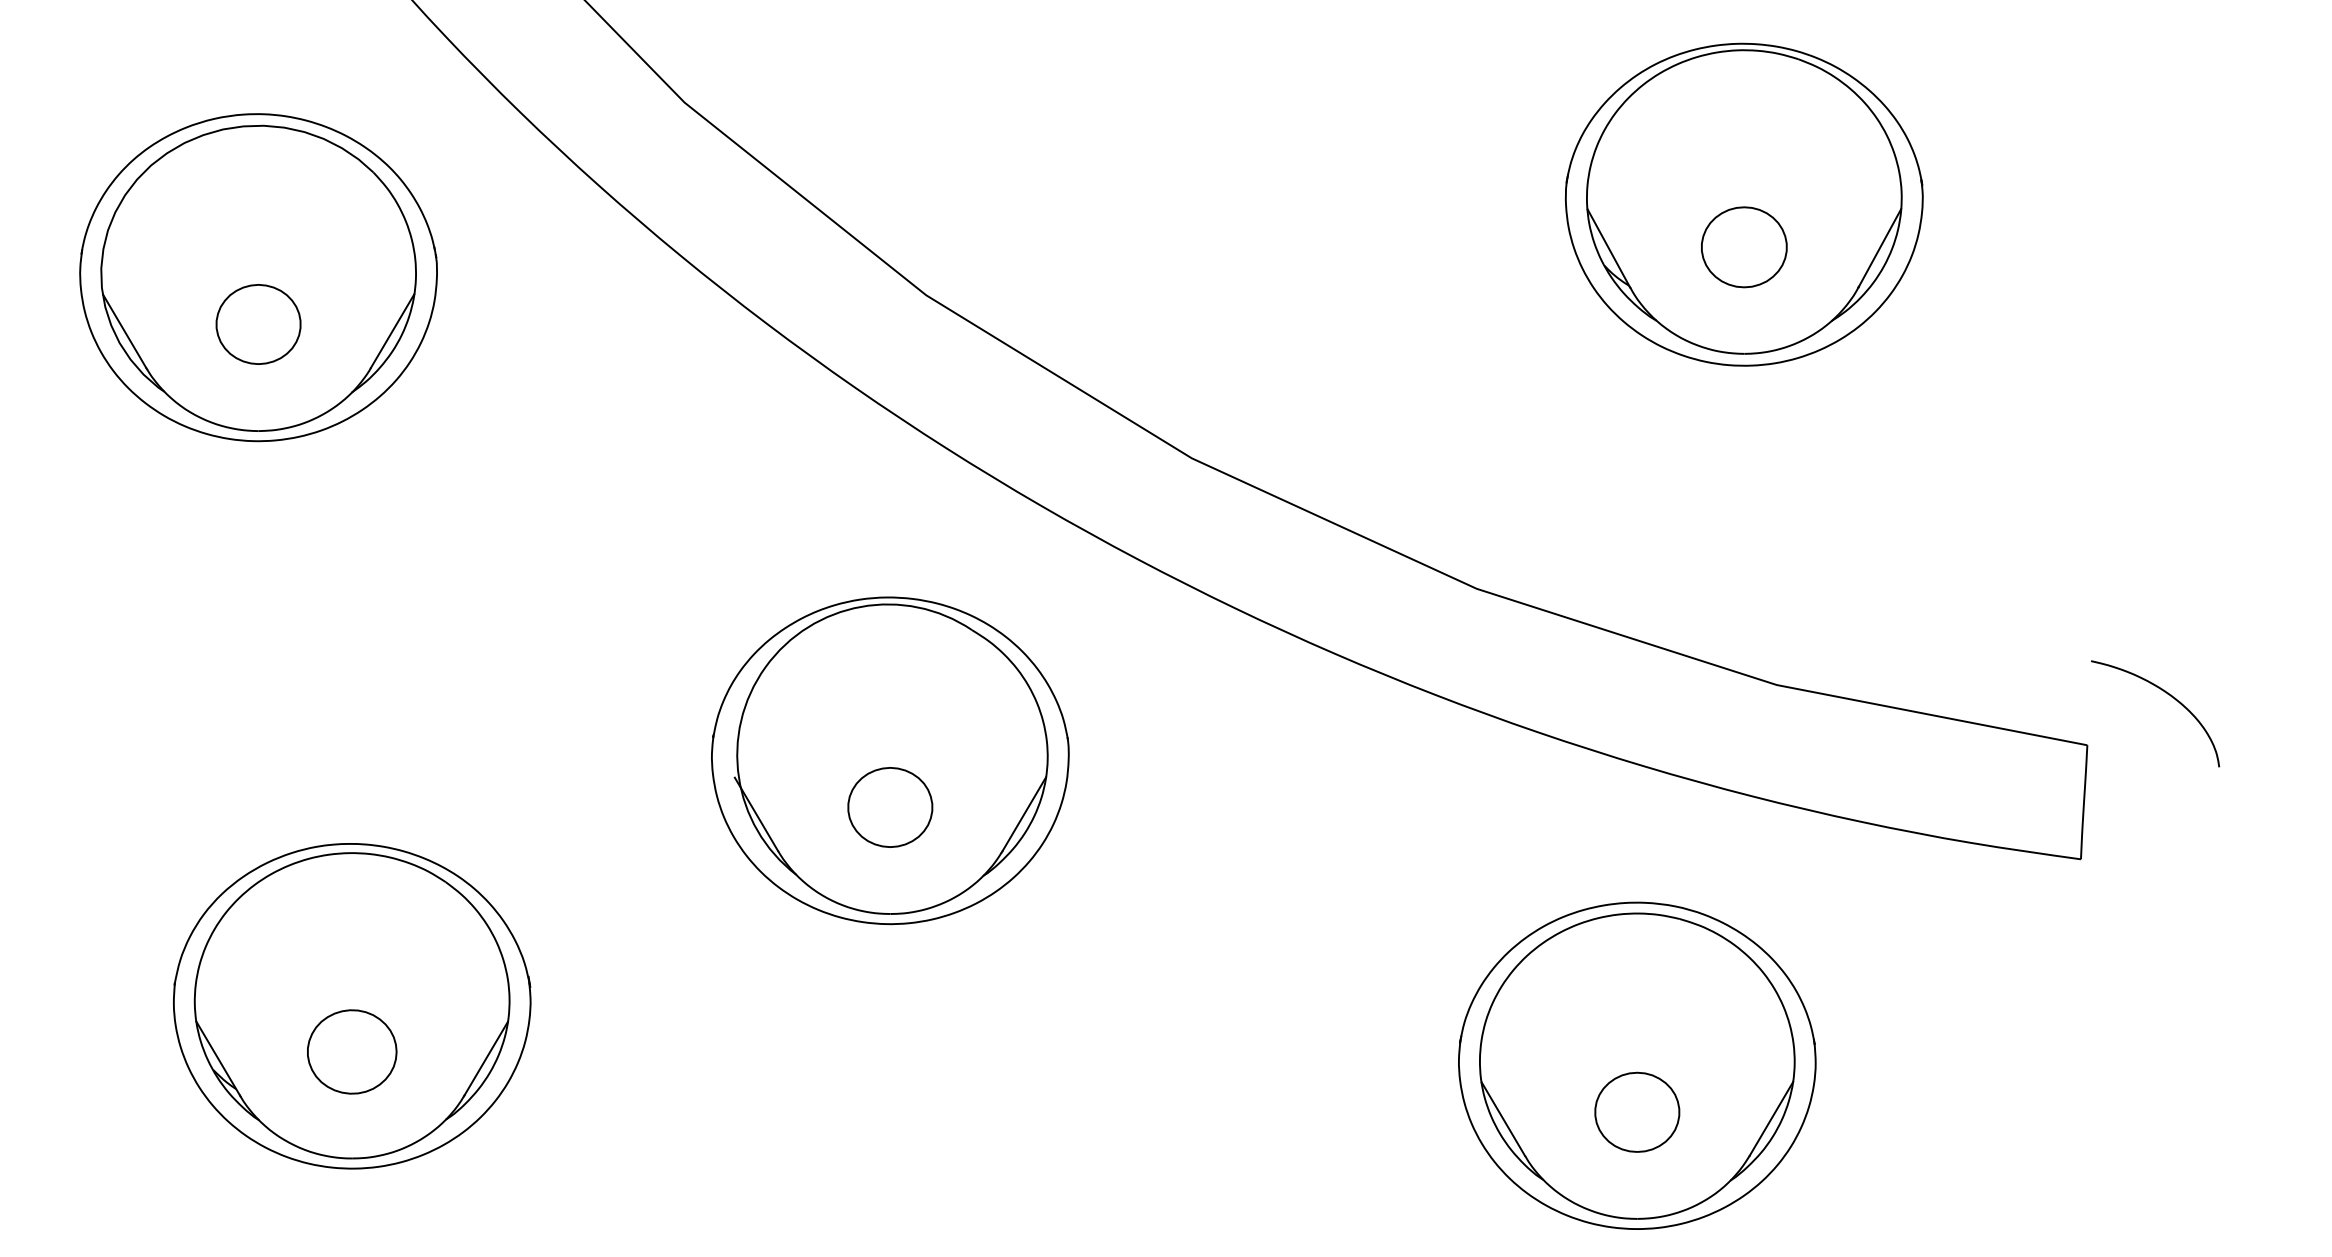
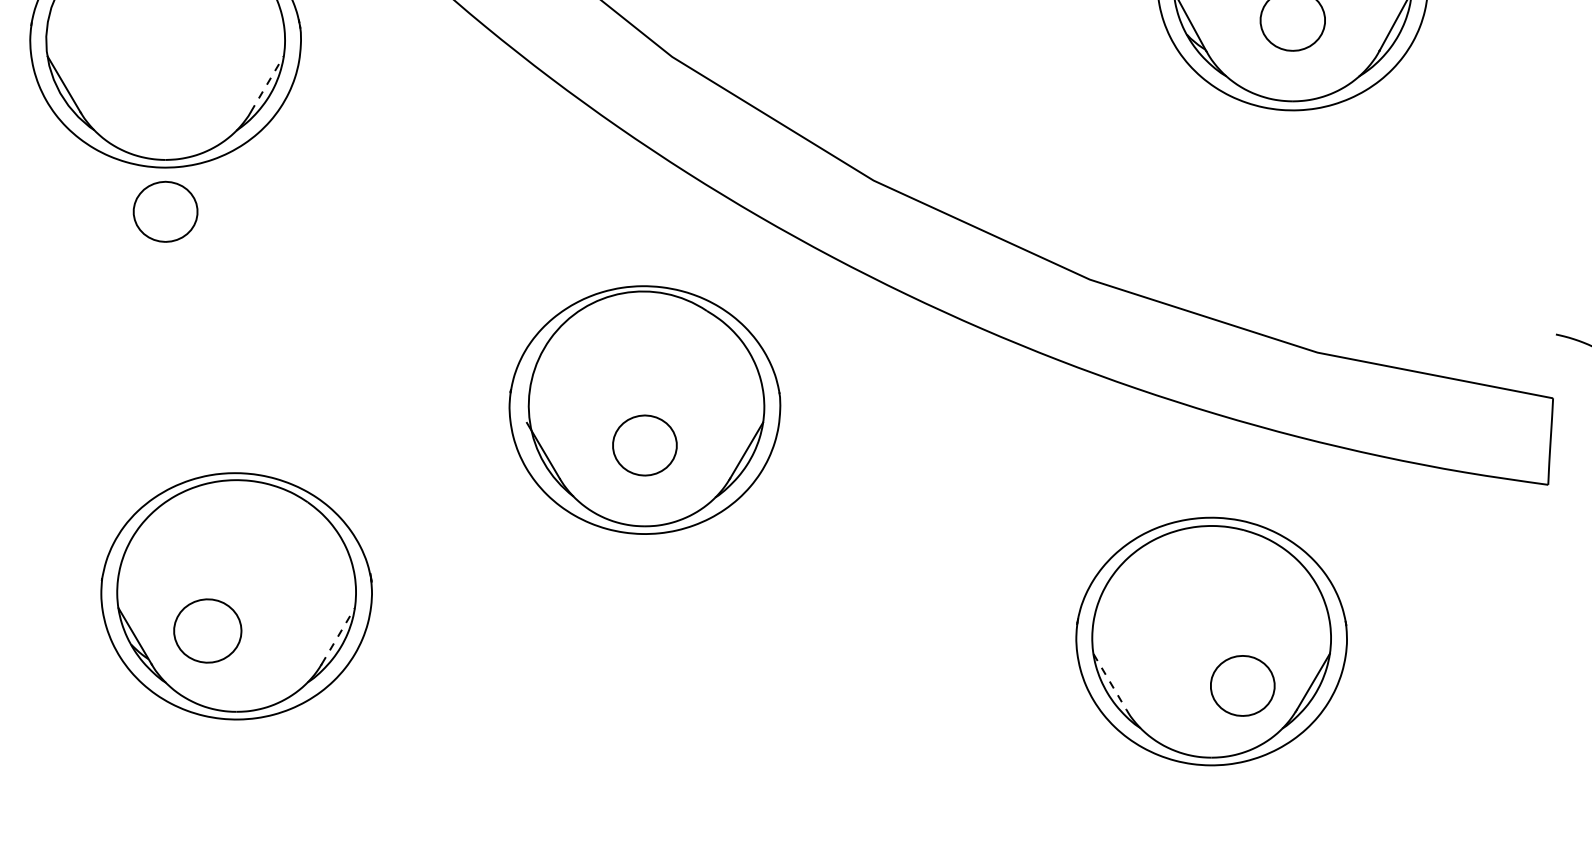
part: (258, 324) -> (165, 211), moved
line: (392, 331) -> (267, 84), solid -> dashed
part: (352, 1051) -> (208, 630), moved
line: (486, 1058) -> (338, 635), solid -> dashed
part: (1637, 1111) -> (1242, 685), moved
line: (1503, 1119) -> (1110, 682), solid -> dashed

